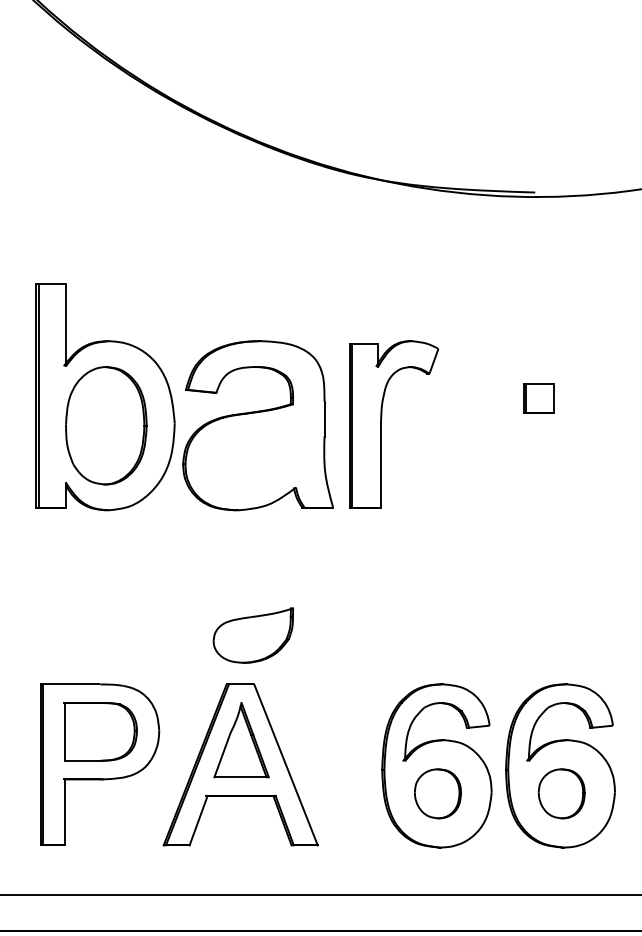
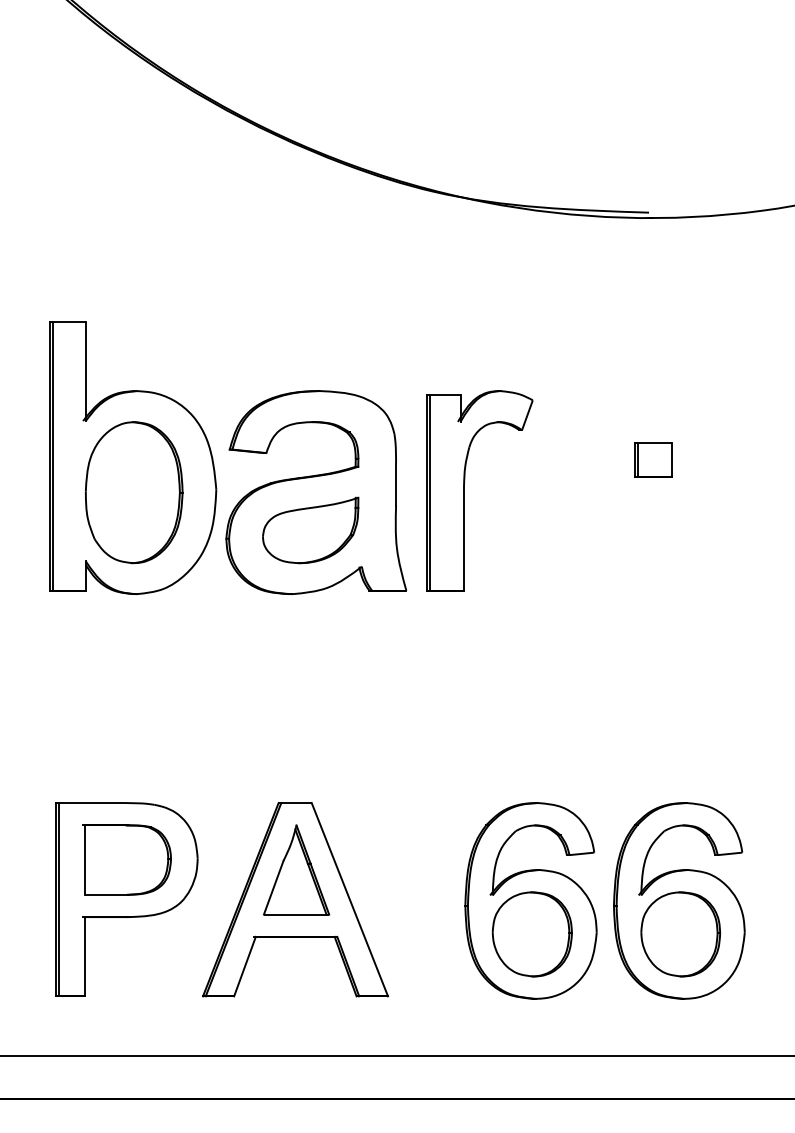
part: (253, 635) -> (310, 530), moved
part: (437, 793) -> (531, 934), size x1.43
part: (561, 793) -> (680, 934), size x1.43

